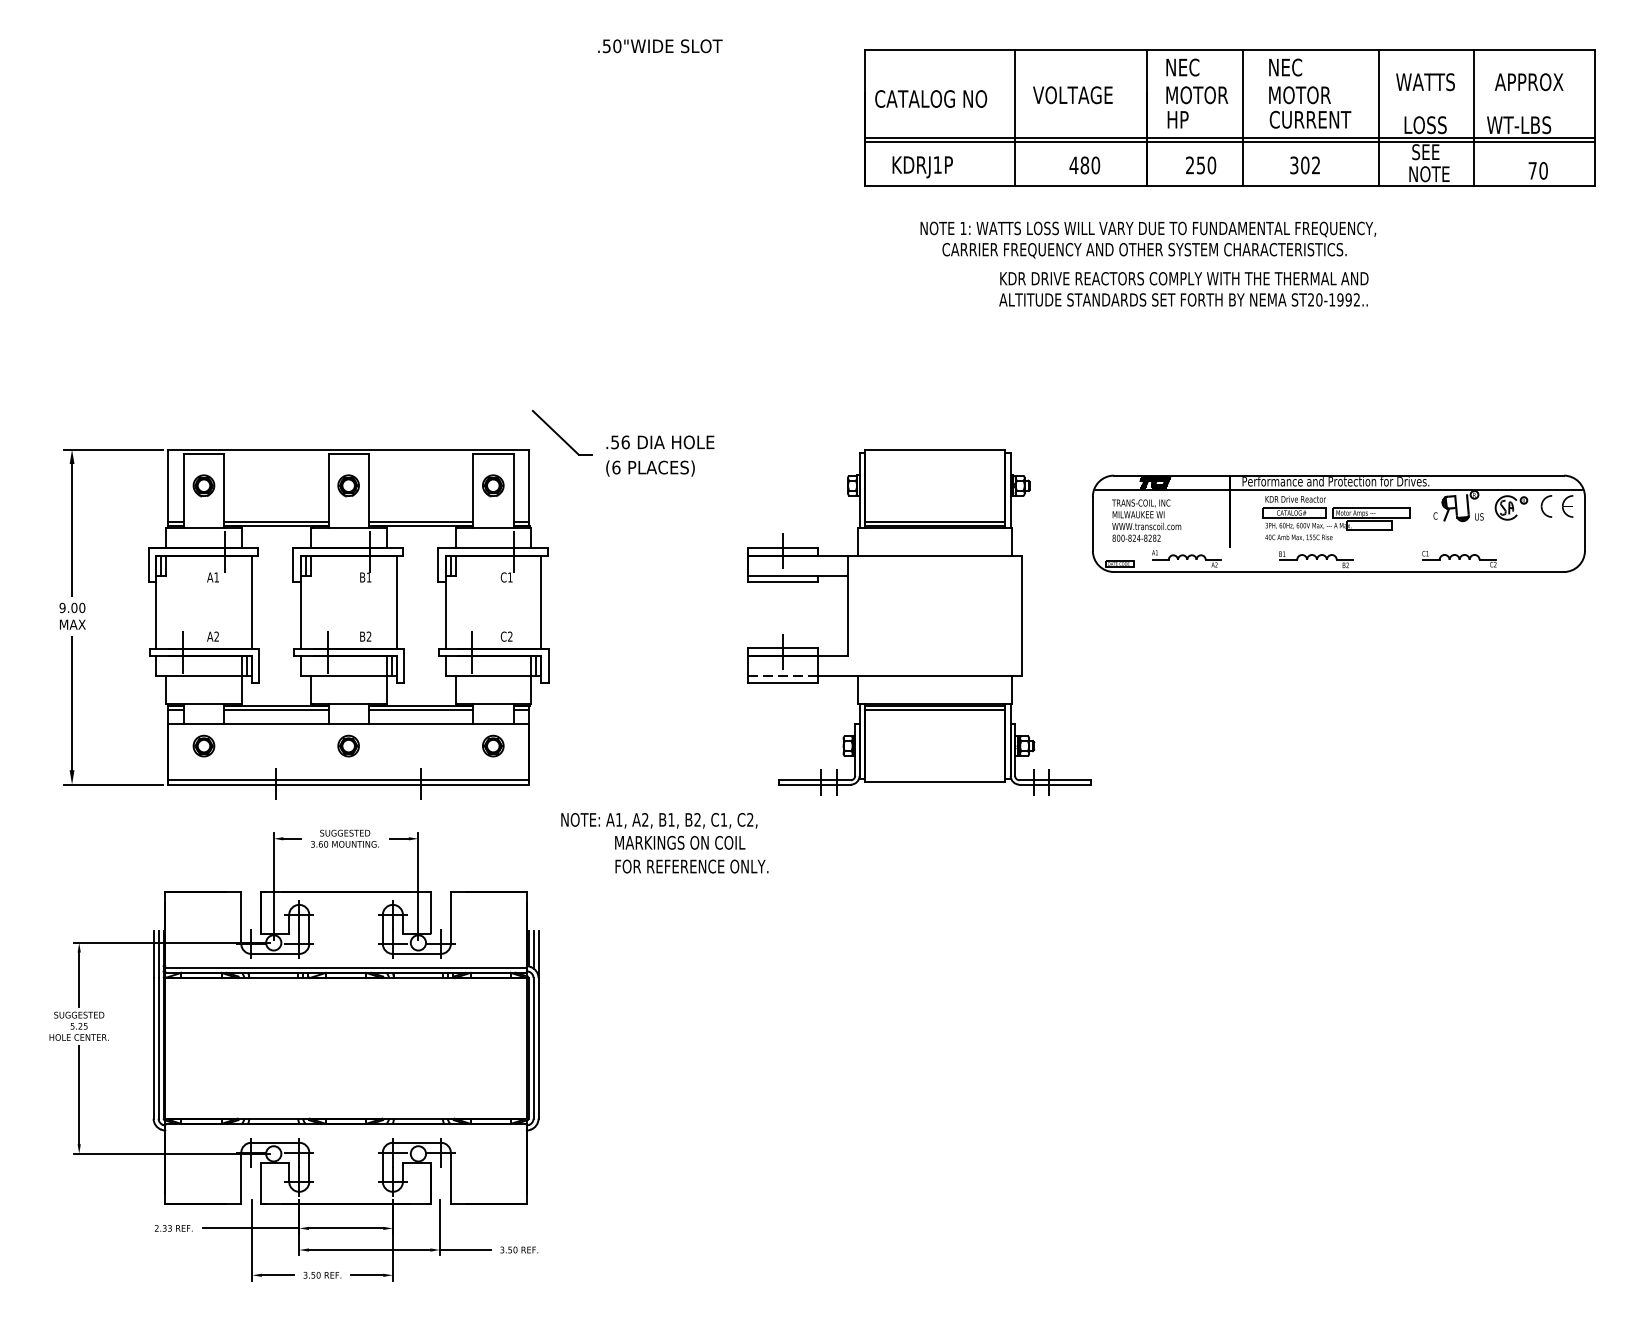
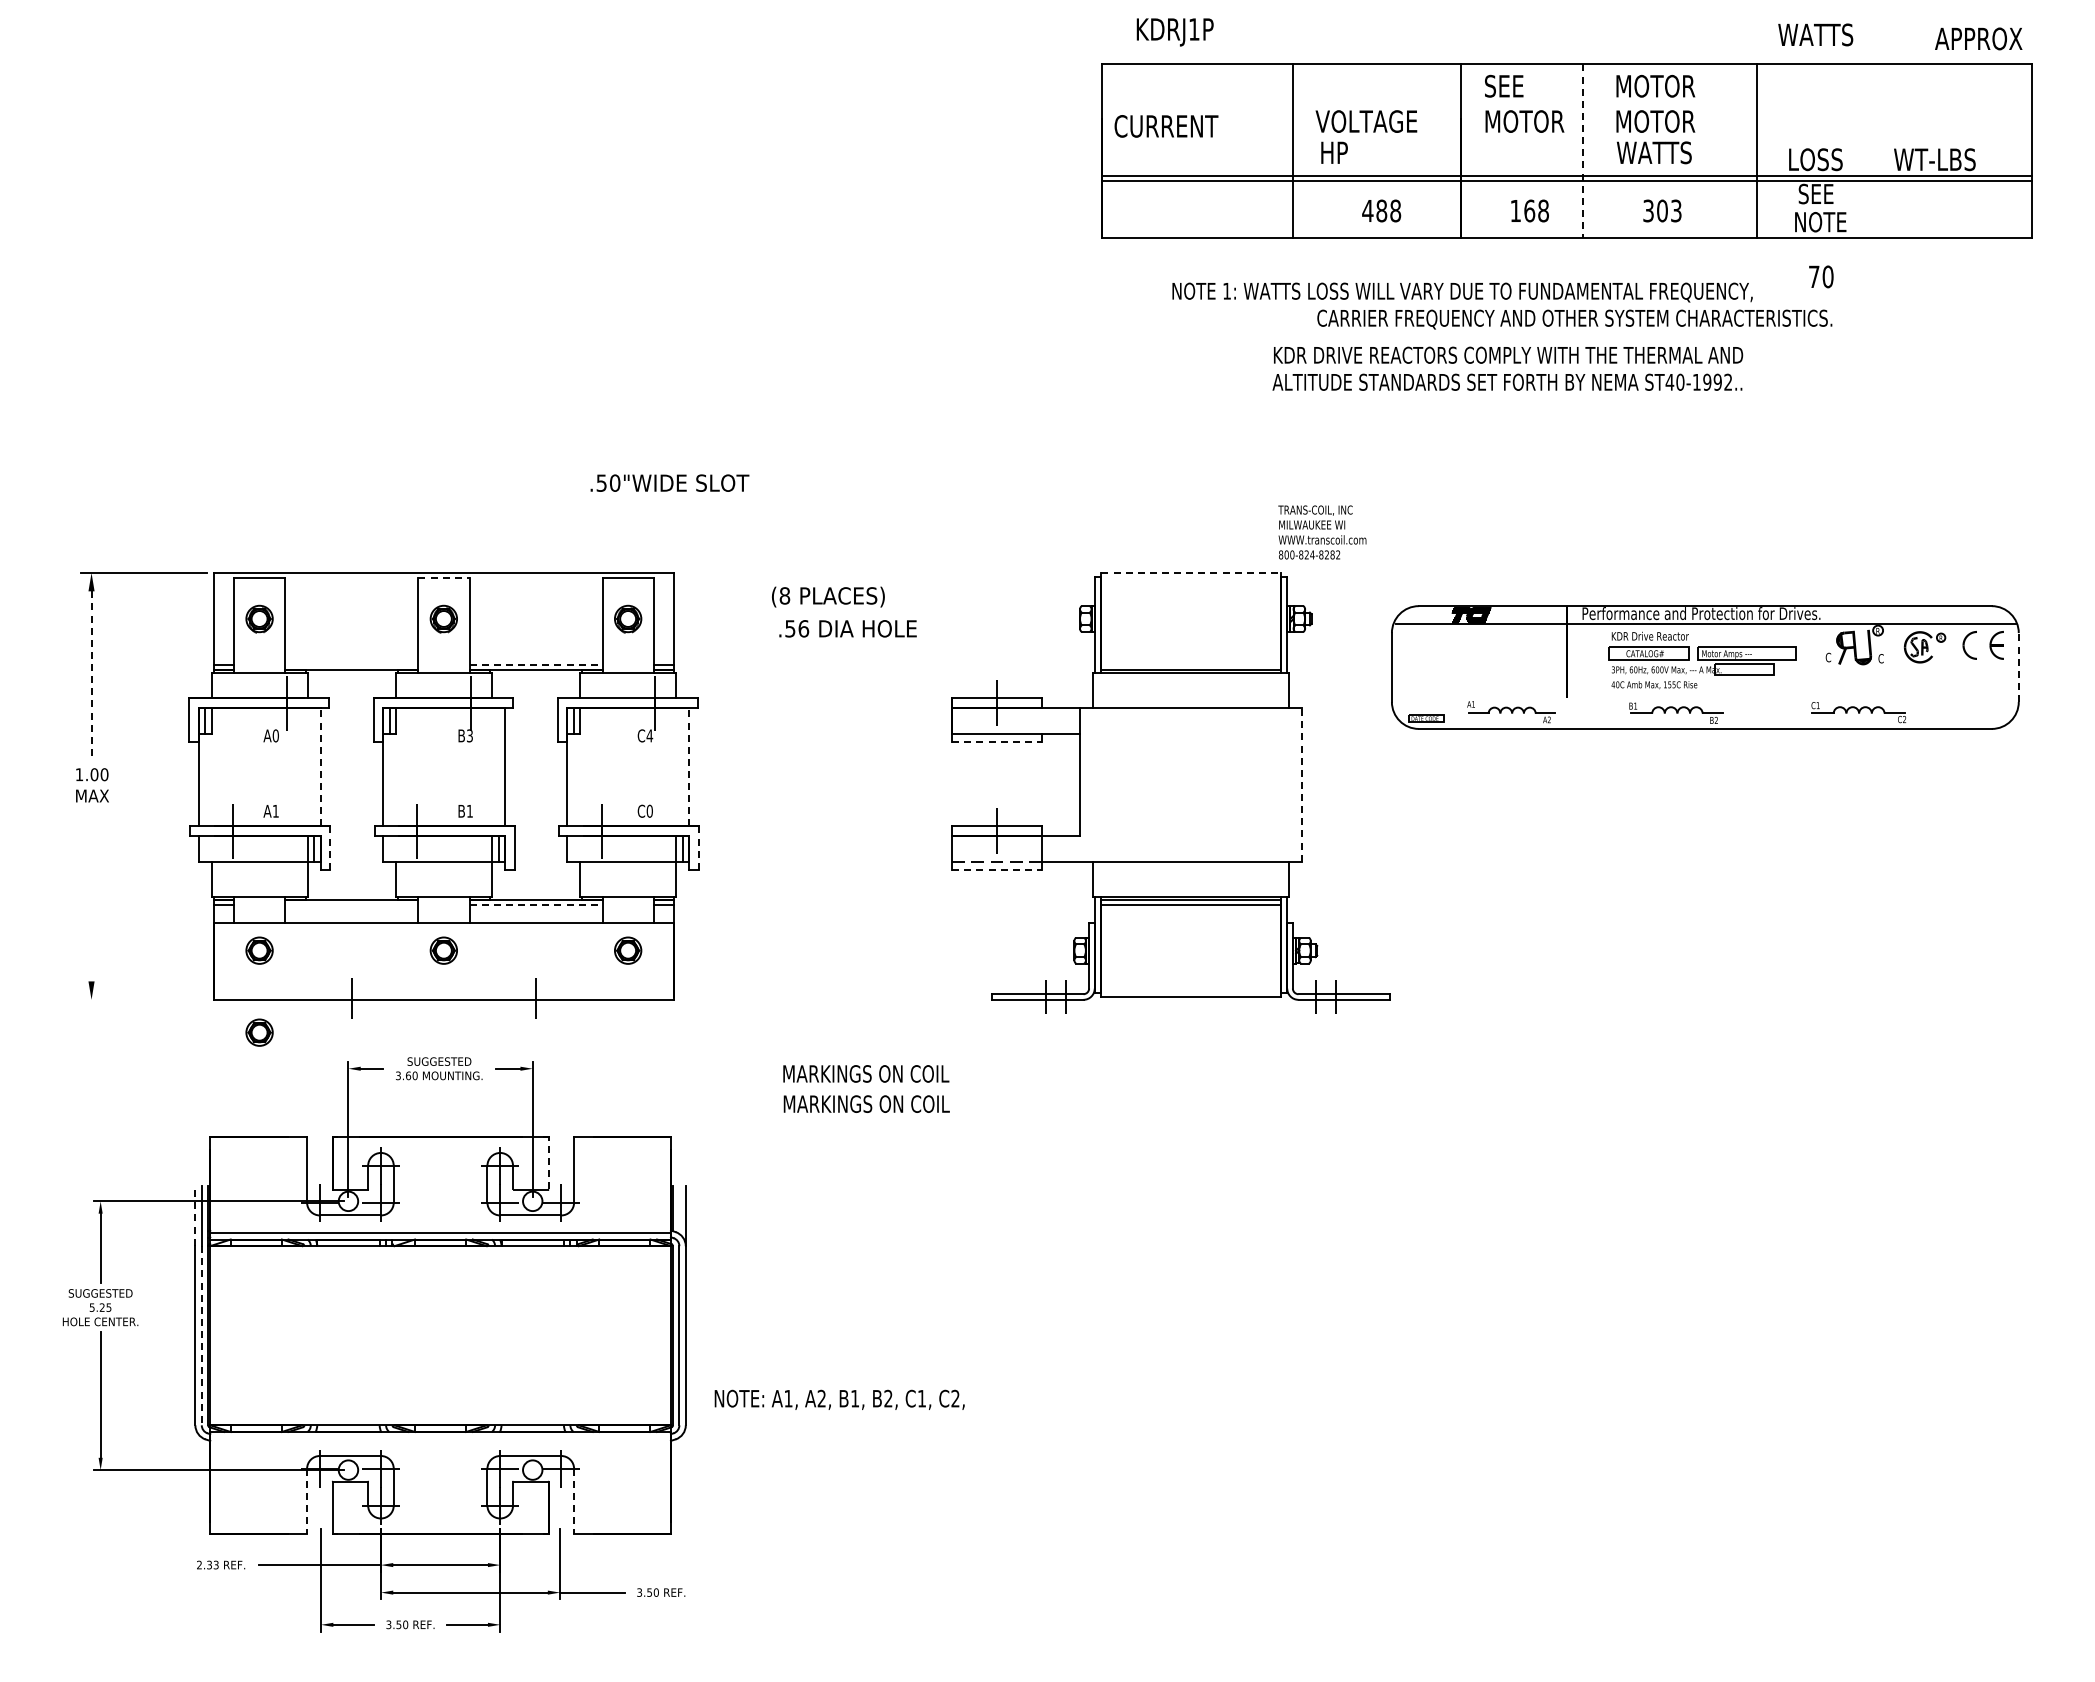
text: (660, 45) -> (669, 482), moved
text: (1182, 66) -> (1506, 85), NEC -> SEE
text: (1300, 66) -> (1656, 85), NEC -> MOTOR
text: (1425, 81) -> (1815, 34), moved
text: (1529, 81) -> (1978, 38), moved
text: (937, 99) -> (1193, 126), CATALOG NO -> CURRENT
line: (1474, 117) -> (1878, 150), removed
line: (1242, 118) -> (1582, 151), solid -> dashed
text: (1178, 119) -> (1334, 152), moved
text: (1309, 119) -> (1668, 152), CURRENT -> WATTS
text: (1095, 165) -> (1395, 211), 480 -> 488
text: (1200, 165) -> (1529, 210), 250 -> 168
text: (1316, 165) -> (1676, 210), 302 -> 303
text: (922, 167) -> (1174, 32), moved
text: (1538, 170) -> (1821, 276), moved
text: (1144, 250) -> (1574, 319), moved
text: (1310, 299) -> (1669, 381), ST20-1992.. -> ST40-1992..
part: (561, 432) -> (715, 551), removed
text: (660, 442) -> (847, 628), moved
line: (934, 449) -> (1190, 572), solid -> dashed
line: (349, 453) -> (444, 578), solid -> dashed
text: (616, 467) -> (784, 595), (6 -> (8
text: (1478, 516) -> (1883, 658), US -> C
text: (1146, 520) -> (1322, 532), moved
line: (276, 522) -> (351, 665), removed
line: (421, 522) -> (536, 665), solid -> dashed
line: (934, 522) -> (1190, 665), removed
line: (1584, 523) -> (2018, 667), solid -> dashed
line: (72, 530) -> (91, 675), solid -> dashed
text: (216, 577) -> (275, 735), A1 -> A0
text: (368, 577) -> (469, 735), B1 -> B3
text: (510, 577) -> (649, 735), C1 -> C4
line: (782, 581) -> (996, 741), solid -> dashed
line: (251, 601) -> (320, 766), solid -> dashed
line: (541, 601) -> (689, 766), solid -> dashed
text: (62, 607) -> (79, 774), 9.00 -> 1.00
line: (1022, 615) -> (1302, 784), solid -> dashed
text: (216, 636) -> (275, 810), A2 -> A1
text: (368, 636) -> (469, 810), B2 -> B1
text: (510, 636) -> (649, 810), C2 -> C0
line: (259, 665) -> (330, 848), solid -> dashed
line: (548, 665) -> (698, 848), solid -> dashed
line: (782, 682) -> (996, 869), solid -> dashed
line: (72, 703) -> (91, 896), removed
line: (276, 709) -> (351, 904), removed
line: (421, 709) -> (536, 904), solid -> dashed
line: (348, 780) -> (443, 994), removed
line: (113, 784) -> (144, 999), removed
part: (203, 810) -> (259, 1032), added
text: (659, 820) -> (839, 1399), moved
text: (692, 866) -> (881, 1103), FOR REFERENCE ONLY. -> MARKINGS ON COIL
line: (430, 912) -> (548, 1162), solid -> dashed
line: (533, 950) -> (679, 1210), removed
line: (153, 954) -> (195, 1216), solid -> dashed
line: (158, 1048) -> (201, 1335), solid -> dashed
line: (241, 1178) -> (307, 1501), solid -> dashed
line: (451, 1178) -> (574, 1501), solid -> dashed

